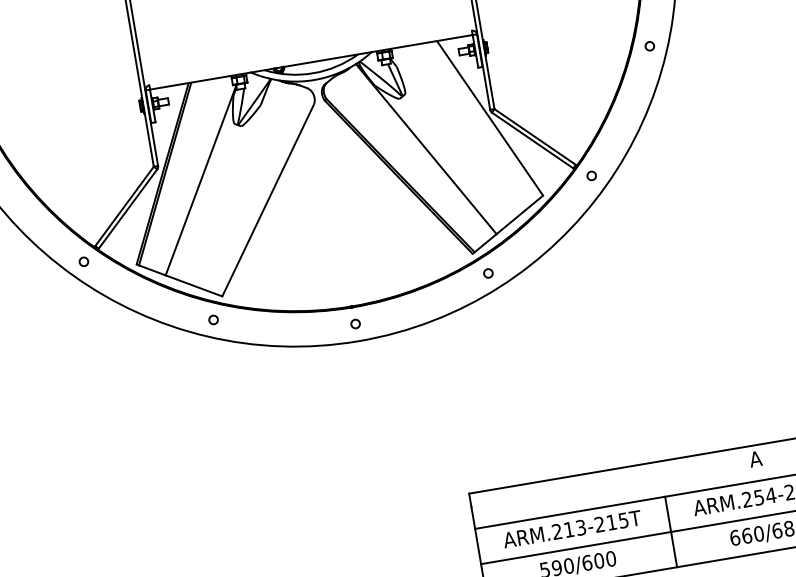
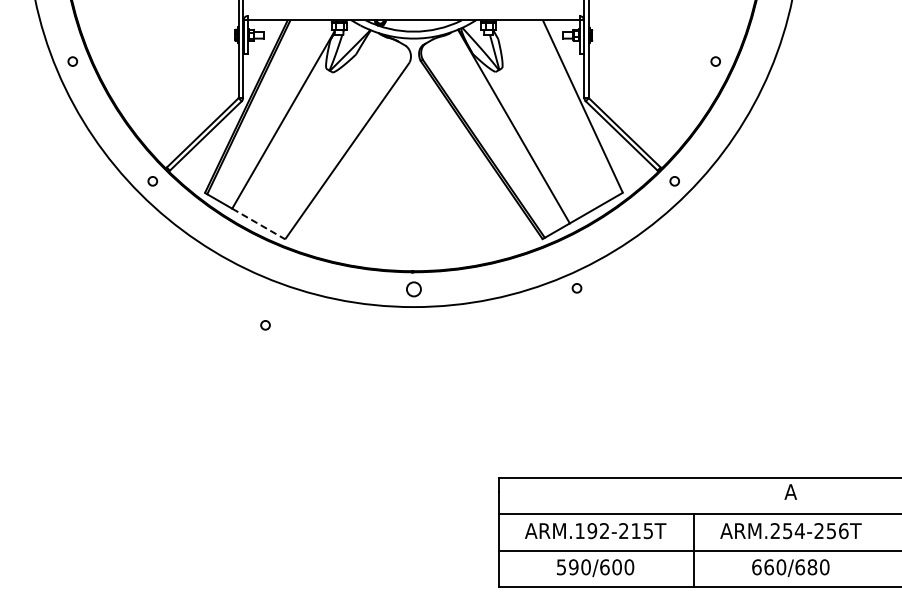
circle: (649, 46) -> (715, 61), moved
circle: (487, 273) -> (576, 288), moved
line: (193, 286) -> (258, 224), solid -> dashed
circle: (213, 320) -> (265, 325), moved
circle: (355, 324) -> (413, 289), size x1.6
text: (569, 530) -> (592, 531), ARM.213-215T -> ARM.192-215T

